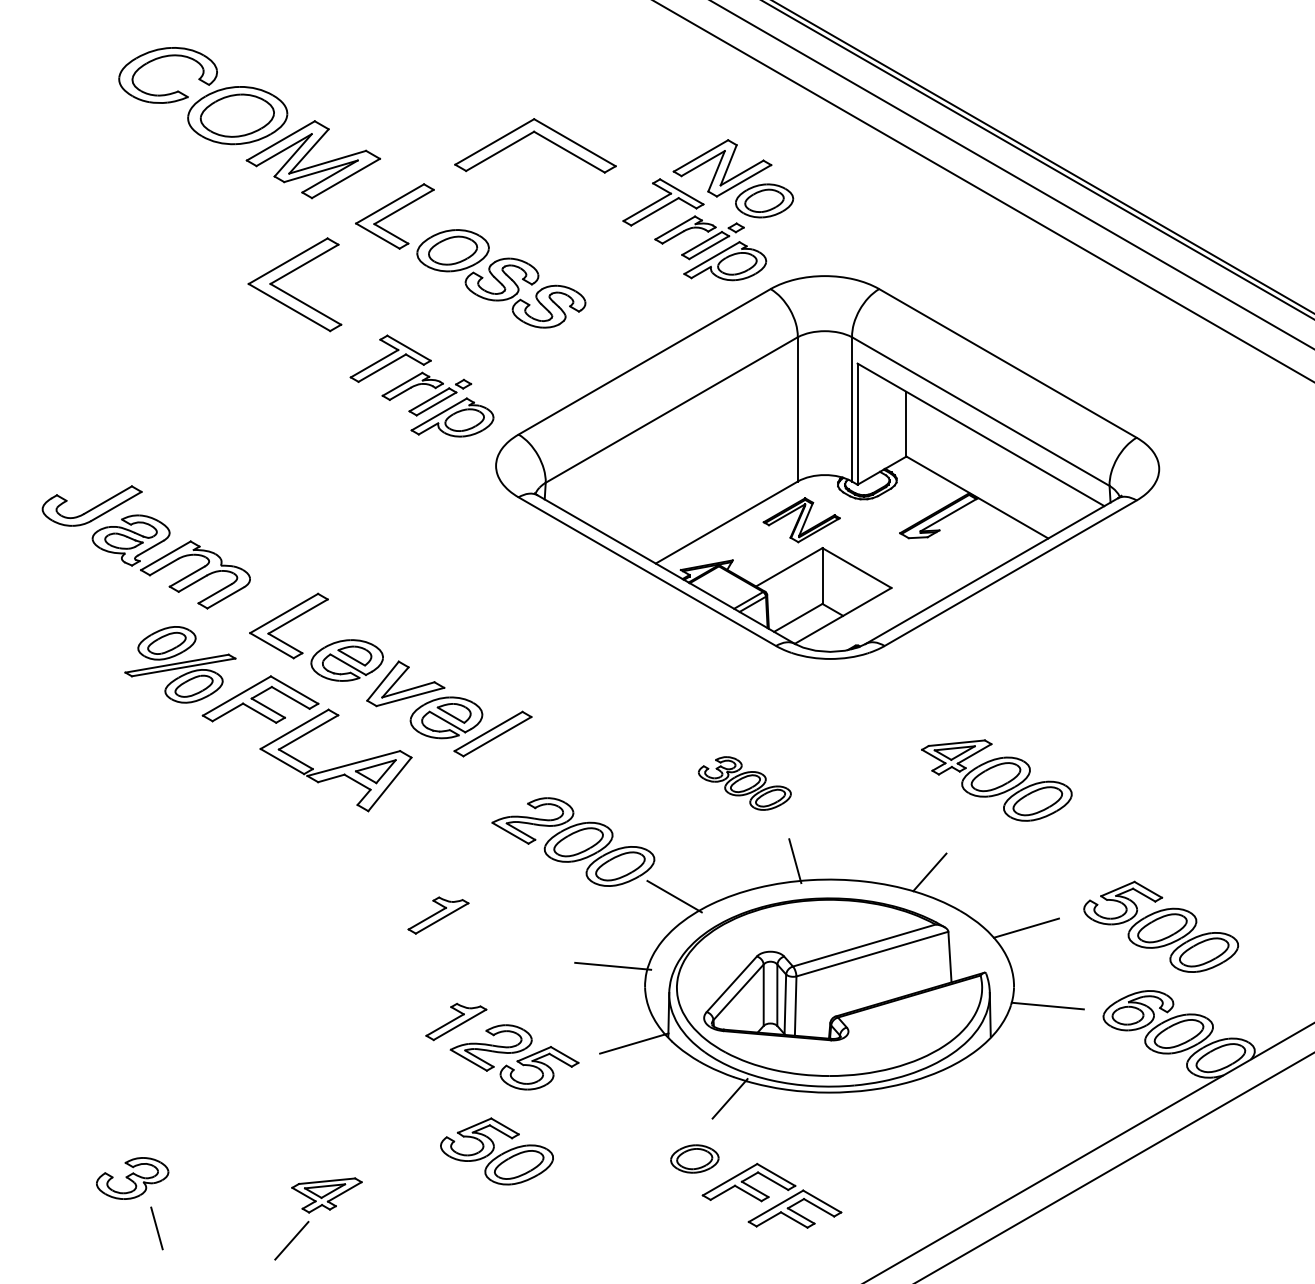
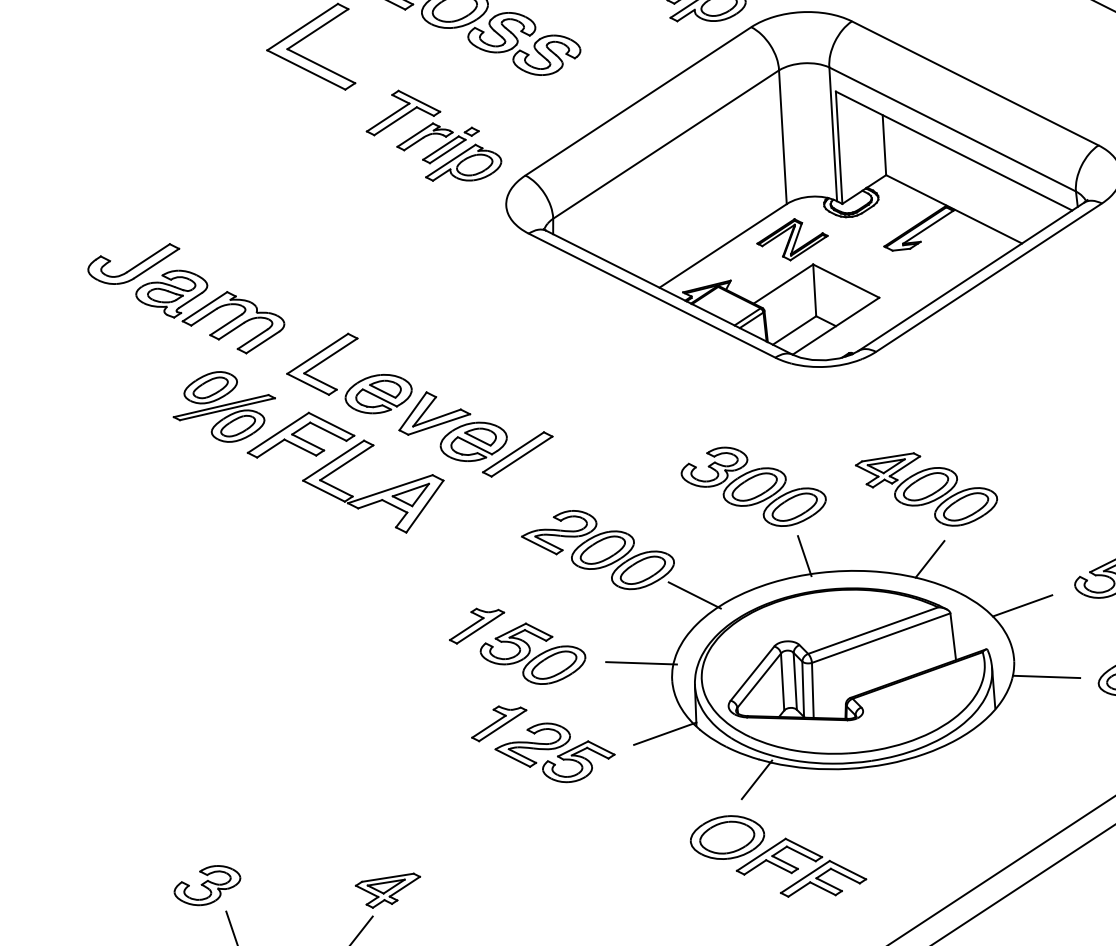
part: (996, 780) -> (926, 489), moved
part: (744, 783) -> (753, 486), size x1.67
part: (496, 1151) -> (532, 653), moved
part: (694, 1158) -> (727, 837), size x1.67

